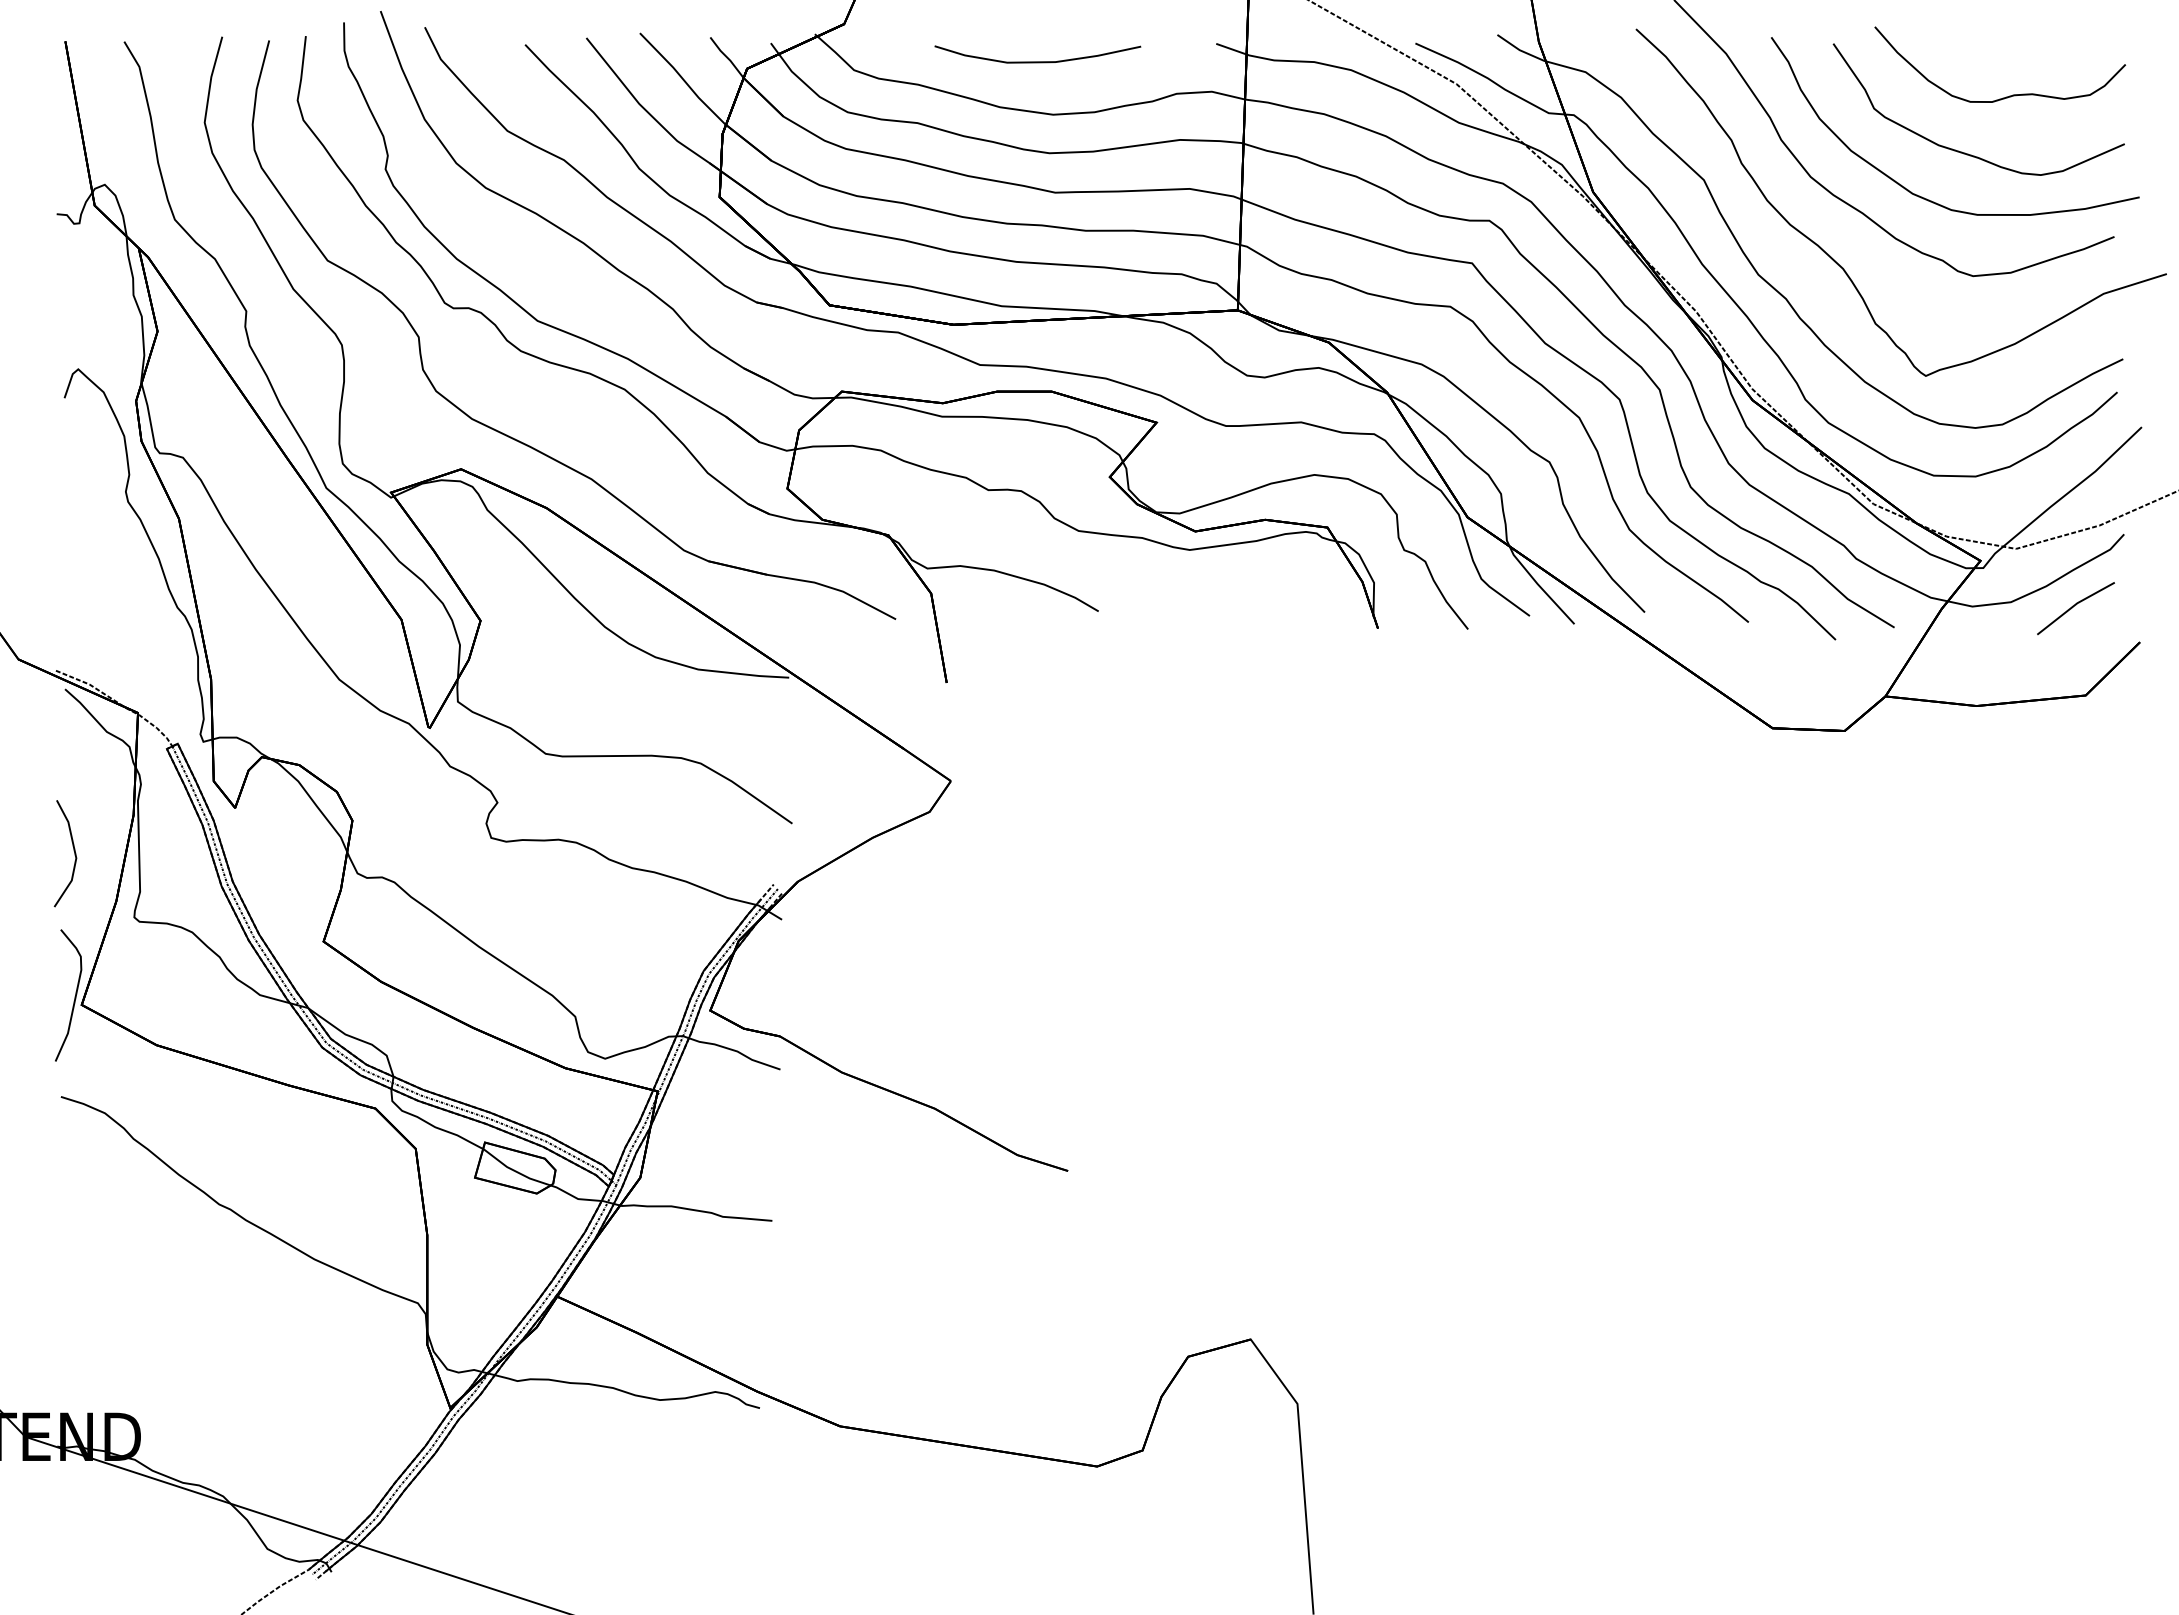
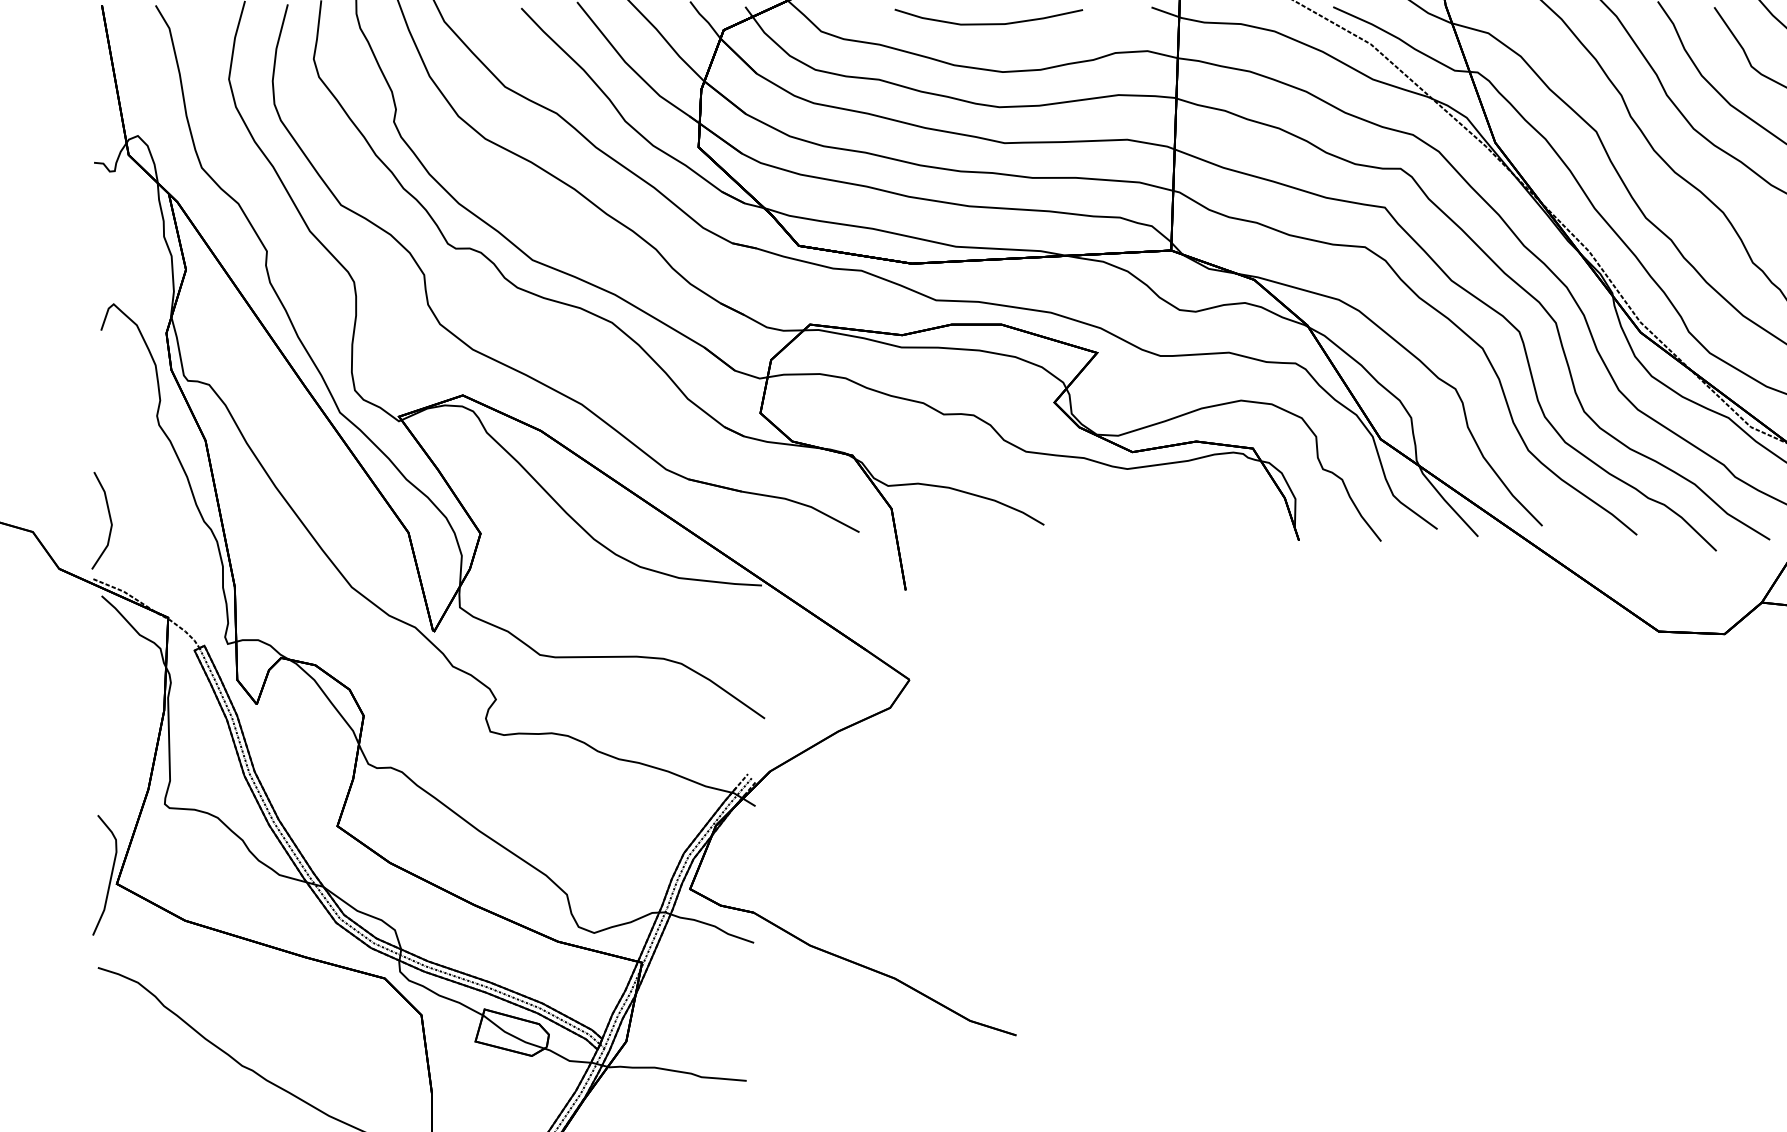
line: (73, 850) -> (109, 517), moved

